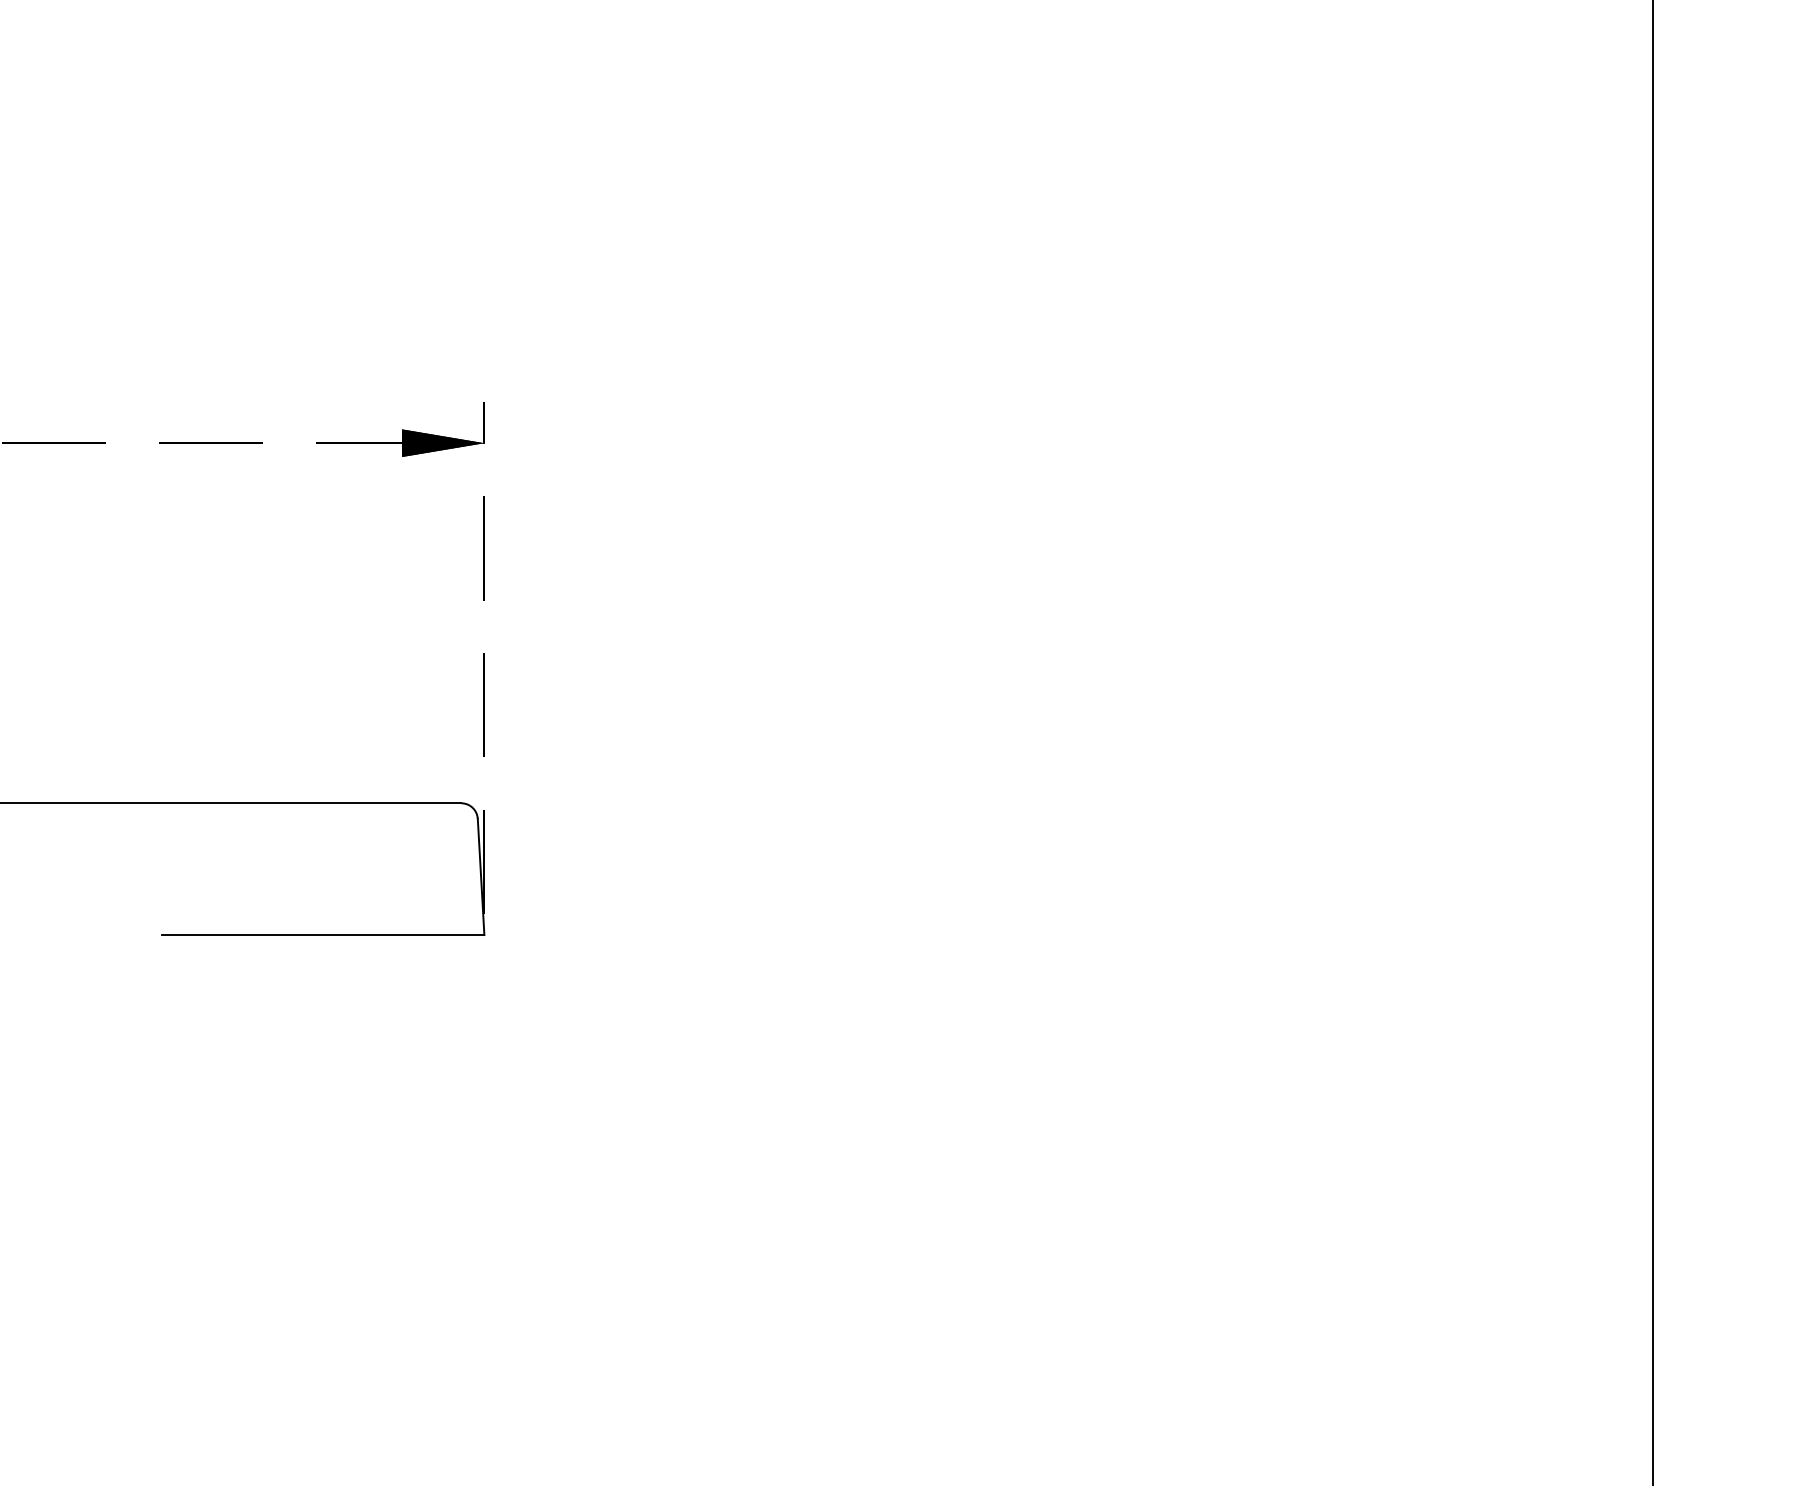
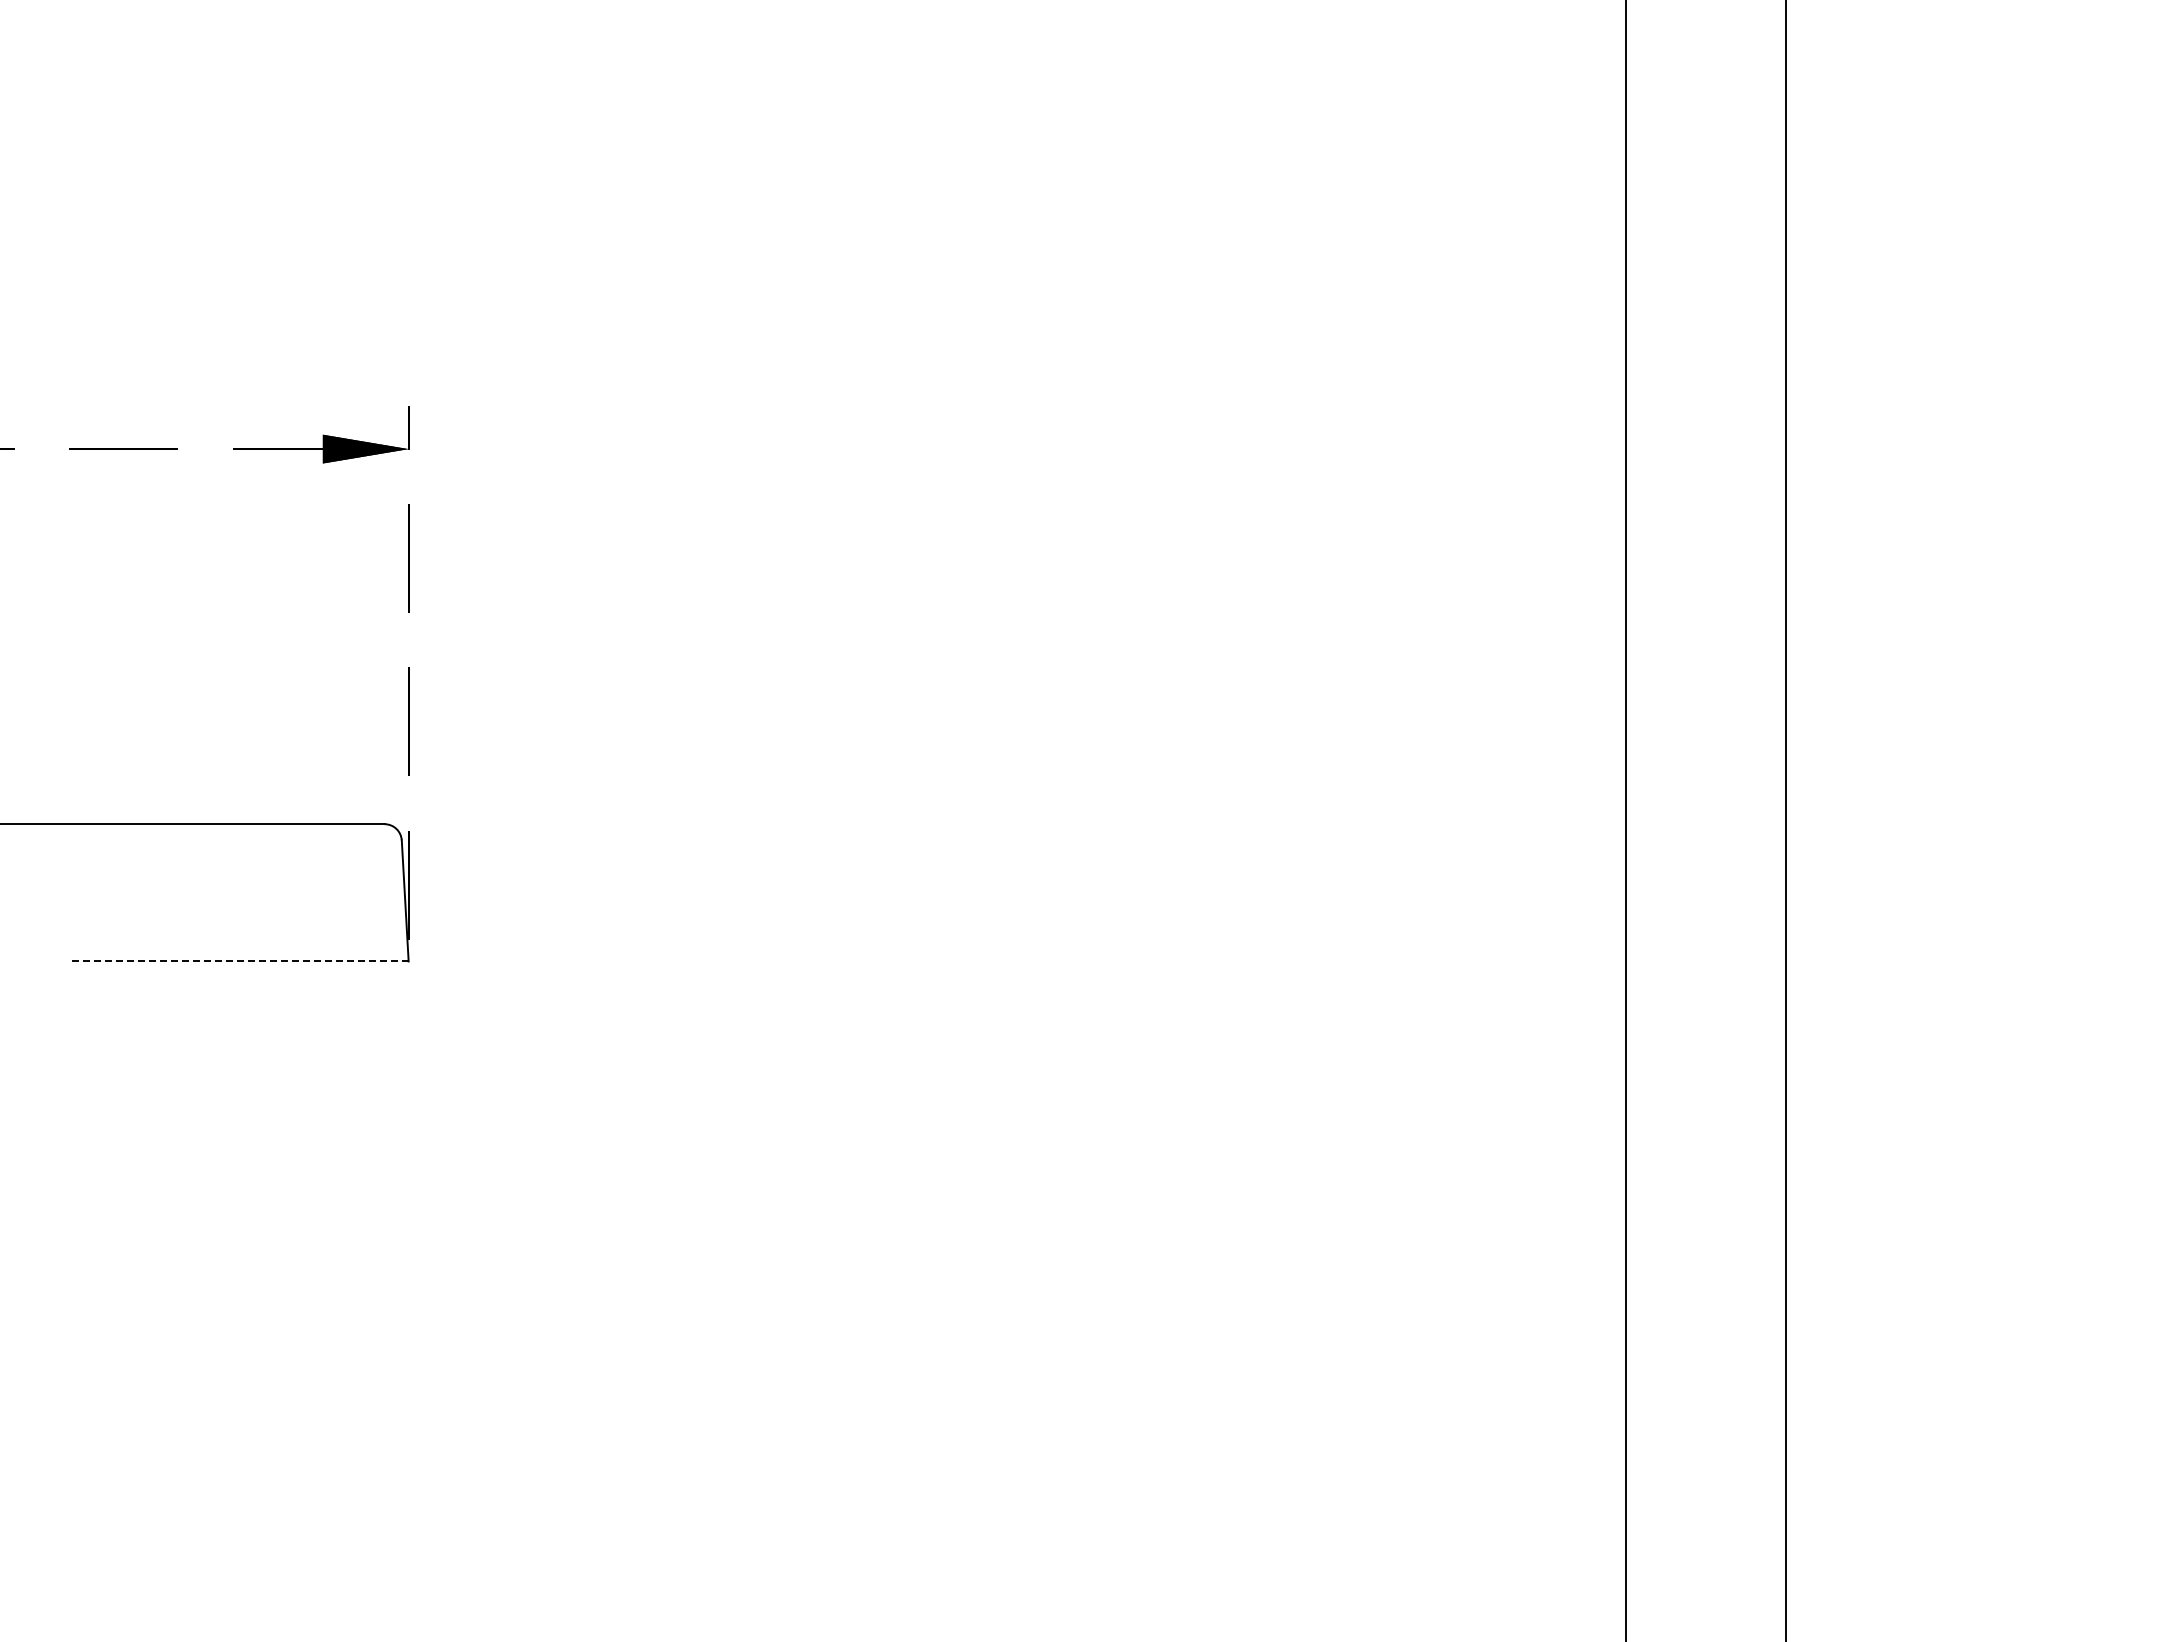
line: (323, 935) -> (241, 961), solid -> dashed

